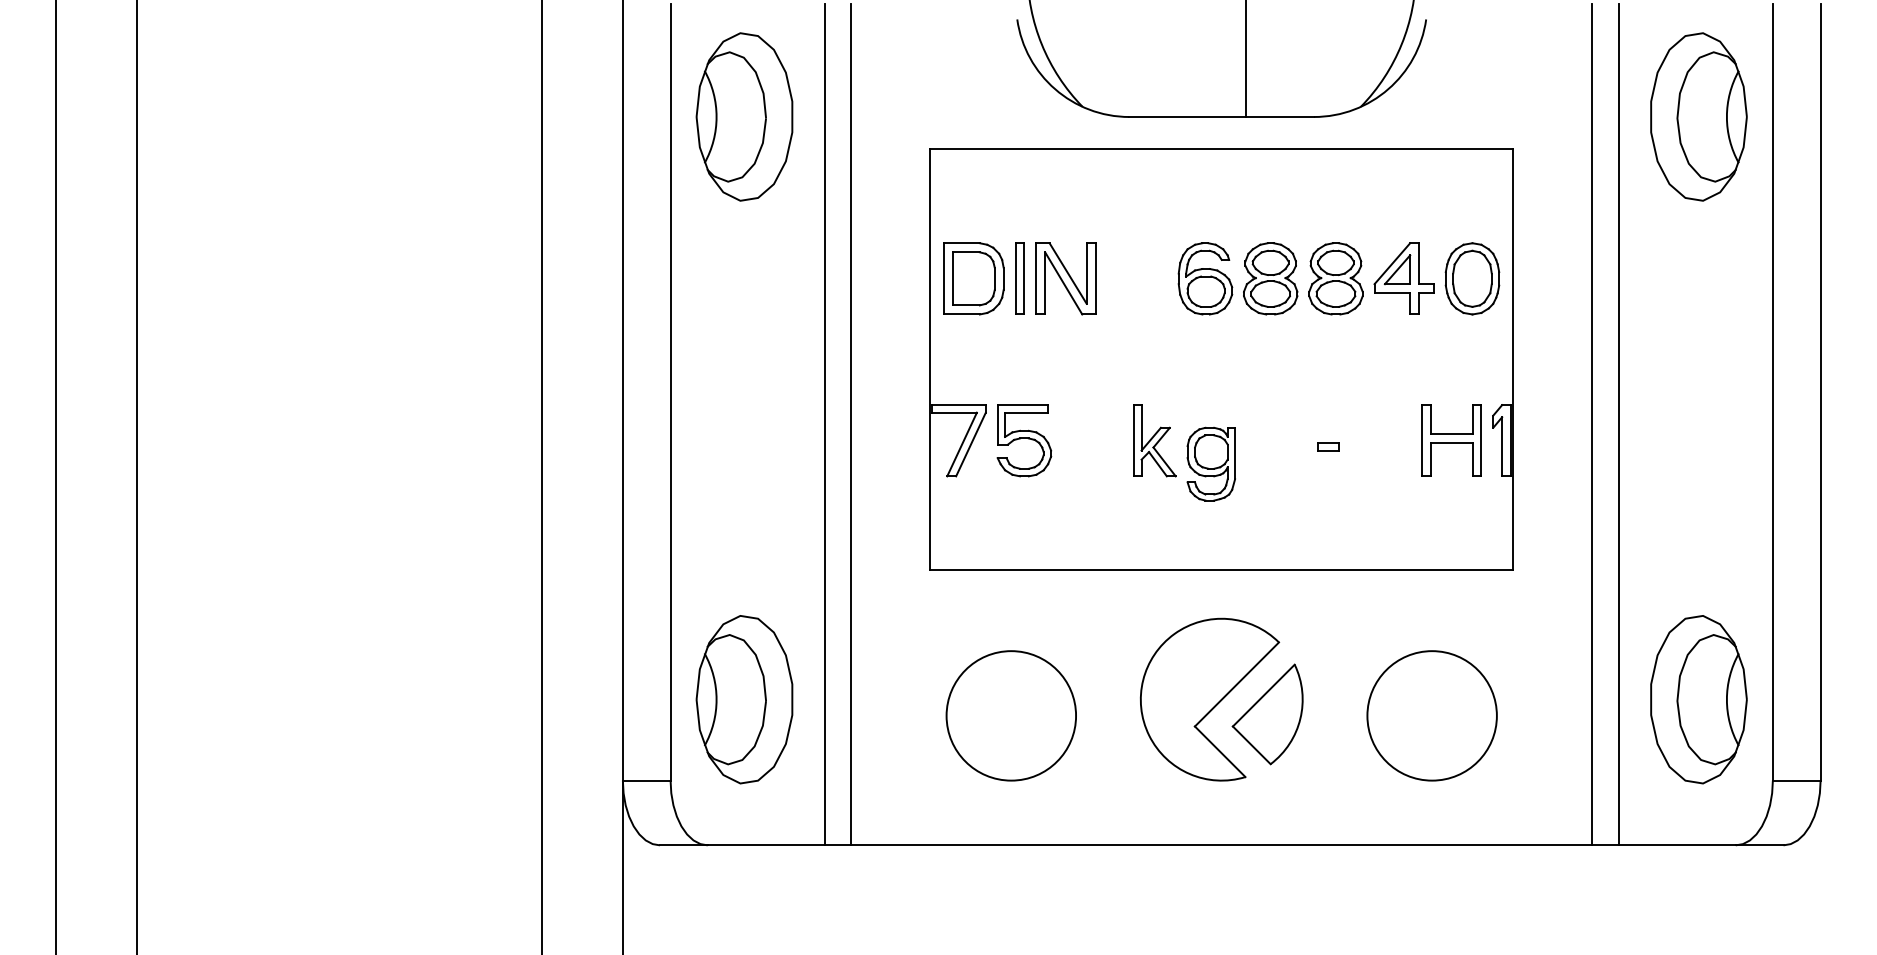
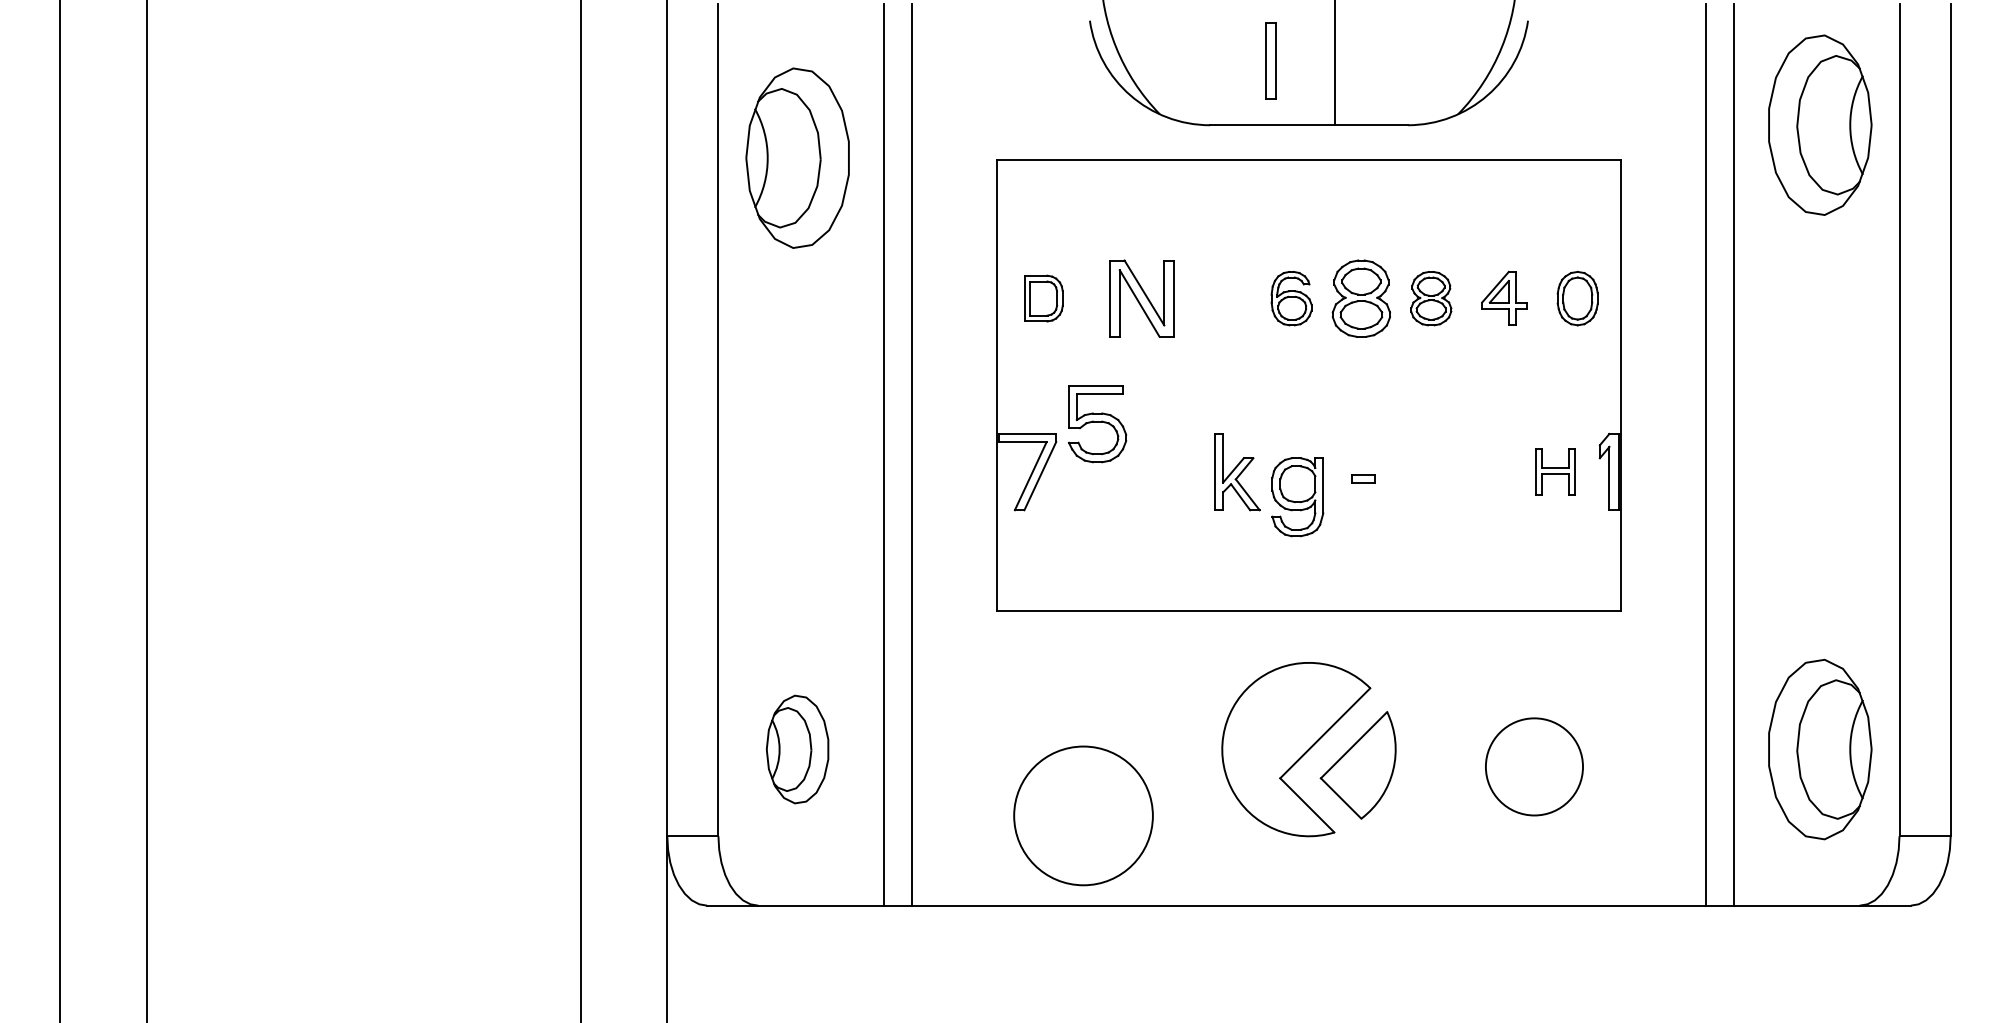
part: (744, 116) -> (797, 157), moved
part: (973, 278) -> (1043, 298), size x0.6
part: (1019, 278) -> (1270, 60), moved
part: (1205, 278) -> (1291, 298), size x0.7
part: (1335, 278) -> (1430, 298), size x0.7
part: (1403, 278) -> (1503, 298), size x0.7
part: (1472, 278) -> (1577, 298), size x0.7
part: (1451, 440) -> (1555, 471), size x0.6
part: (1024, 441) -> (1097, 424), moved
part: (1328, 446) -> (1363, 478), moved
part: (744, 699) -> (797, 749), size x0.6
circle: (1011, 715) -> (1083, 815), moved
circle: (1432, 715) -> (1534, 766), size x0.7

